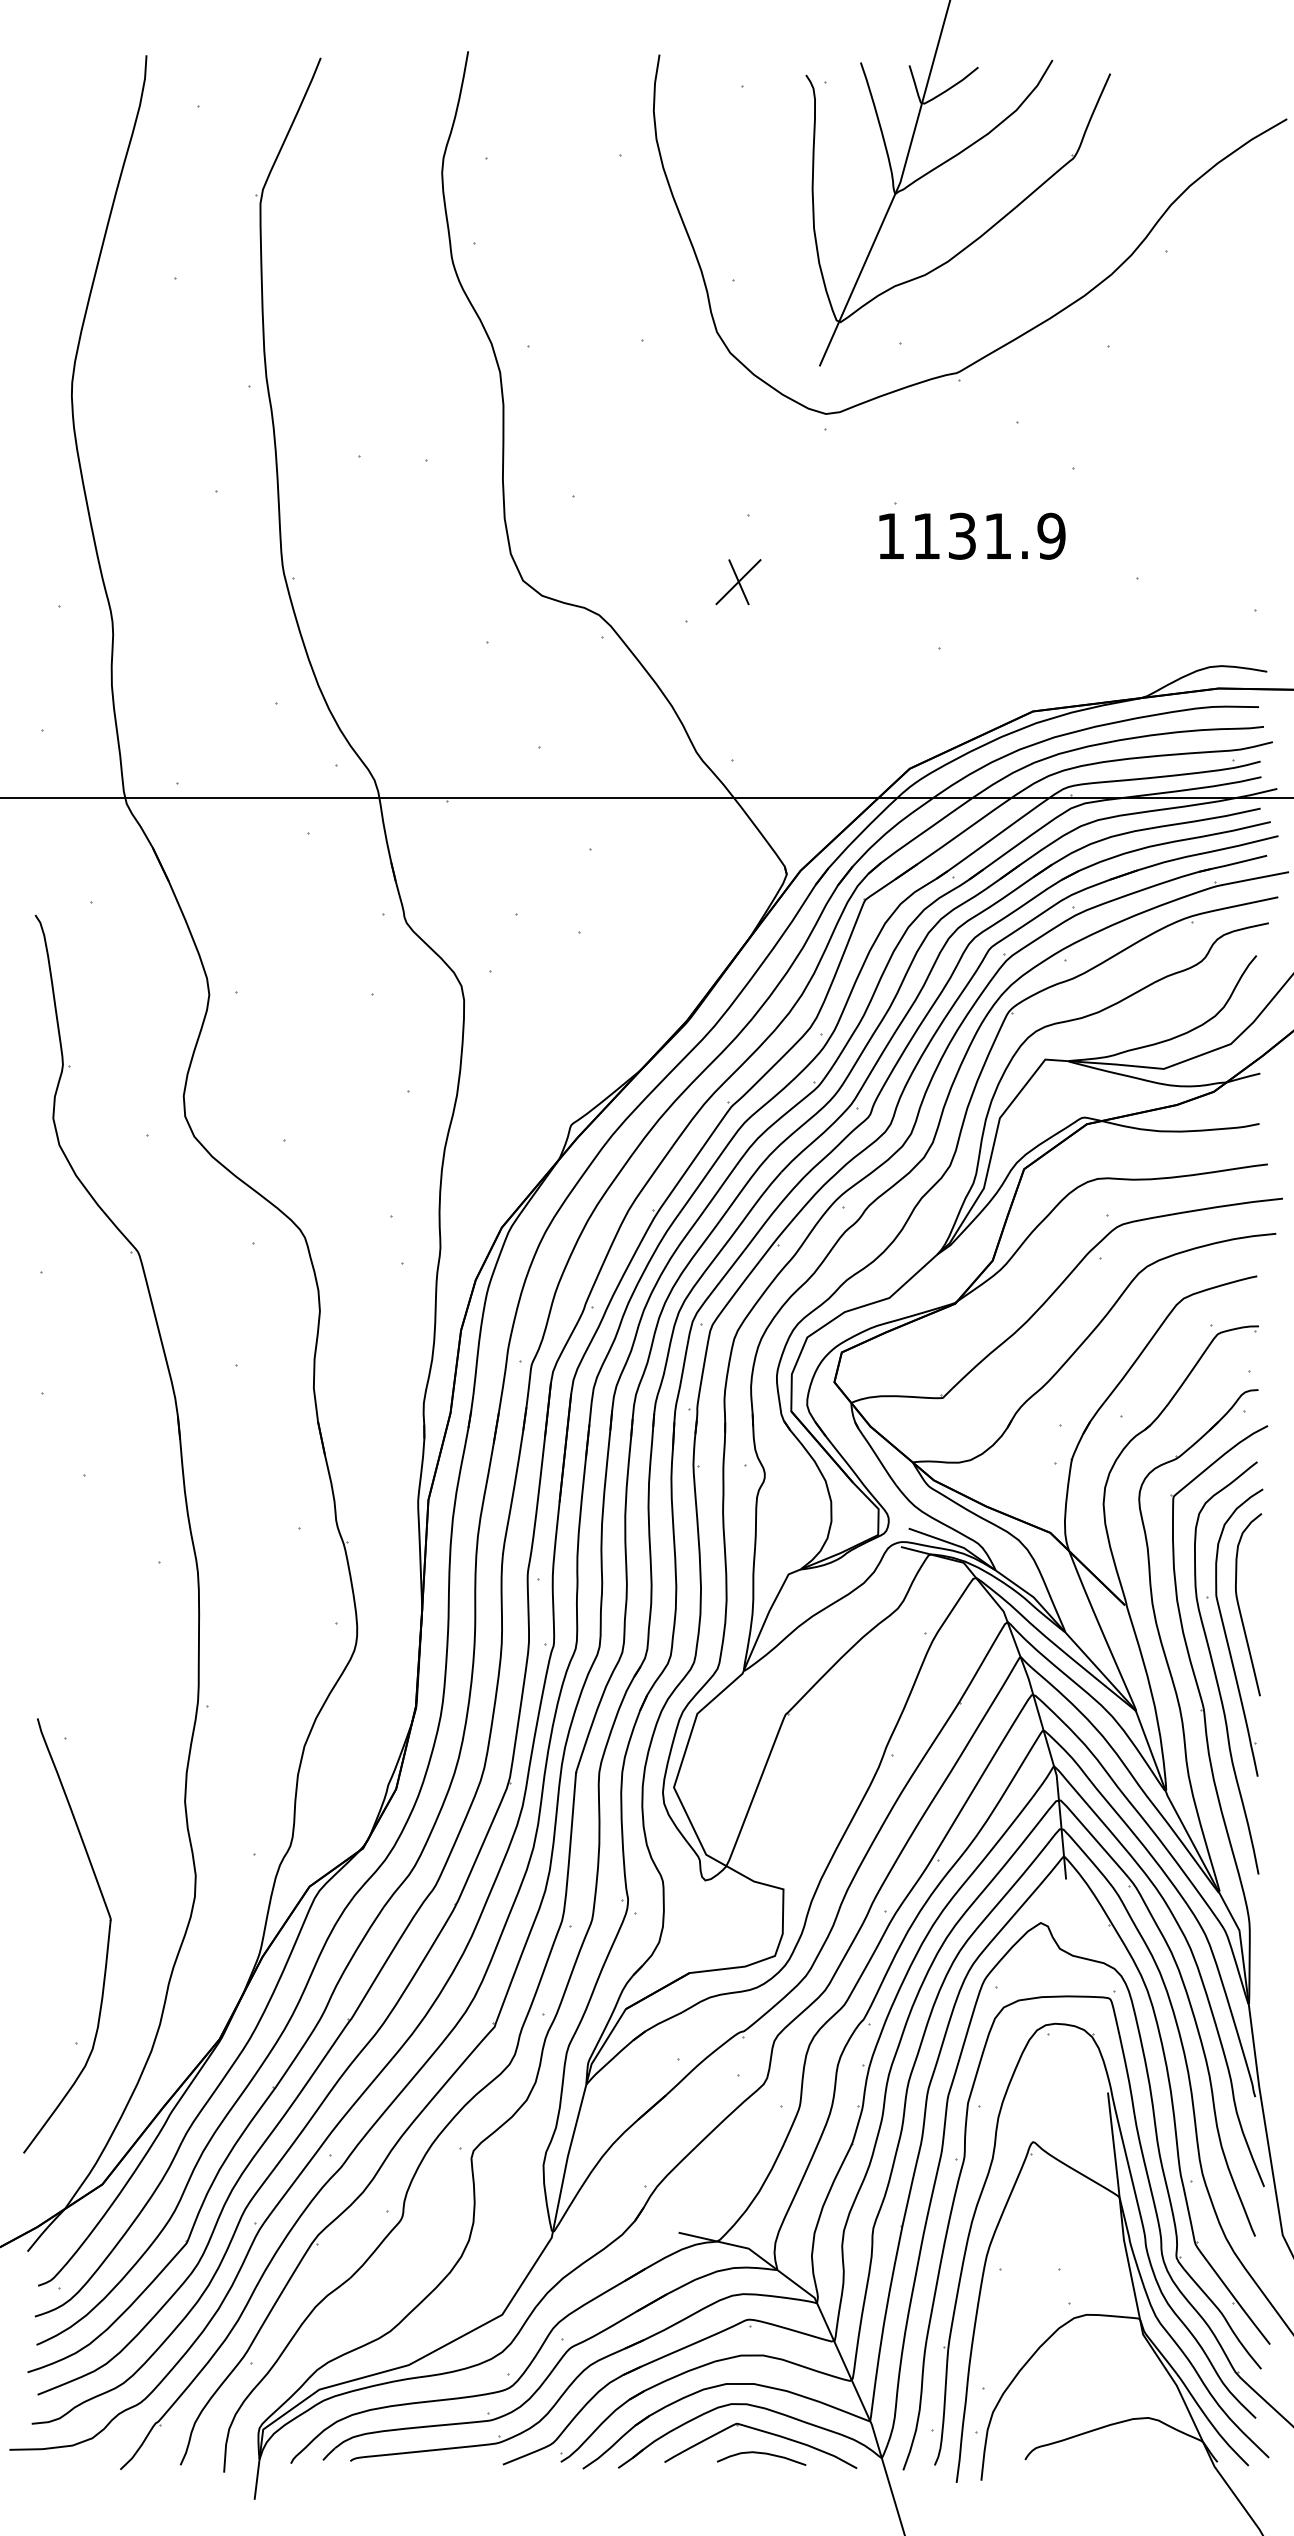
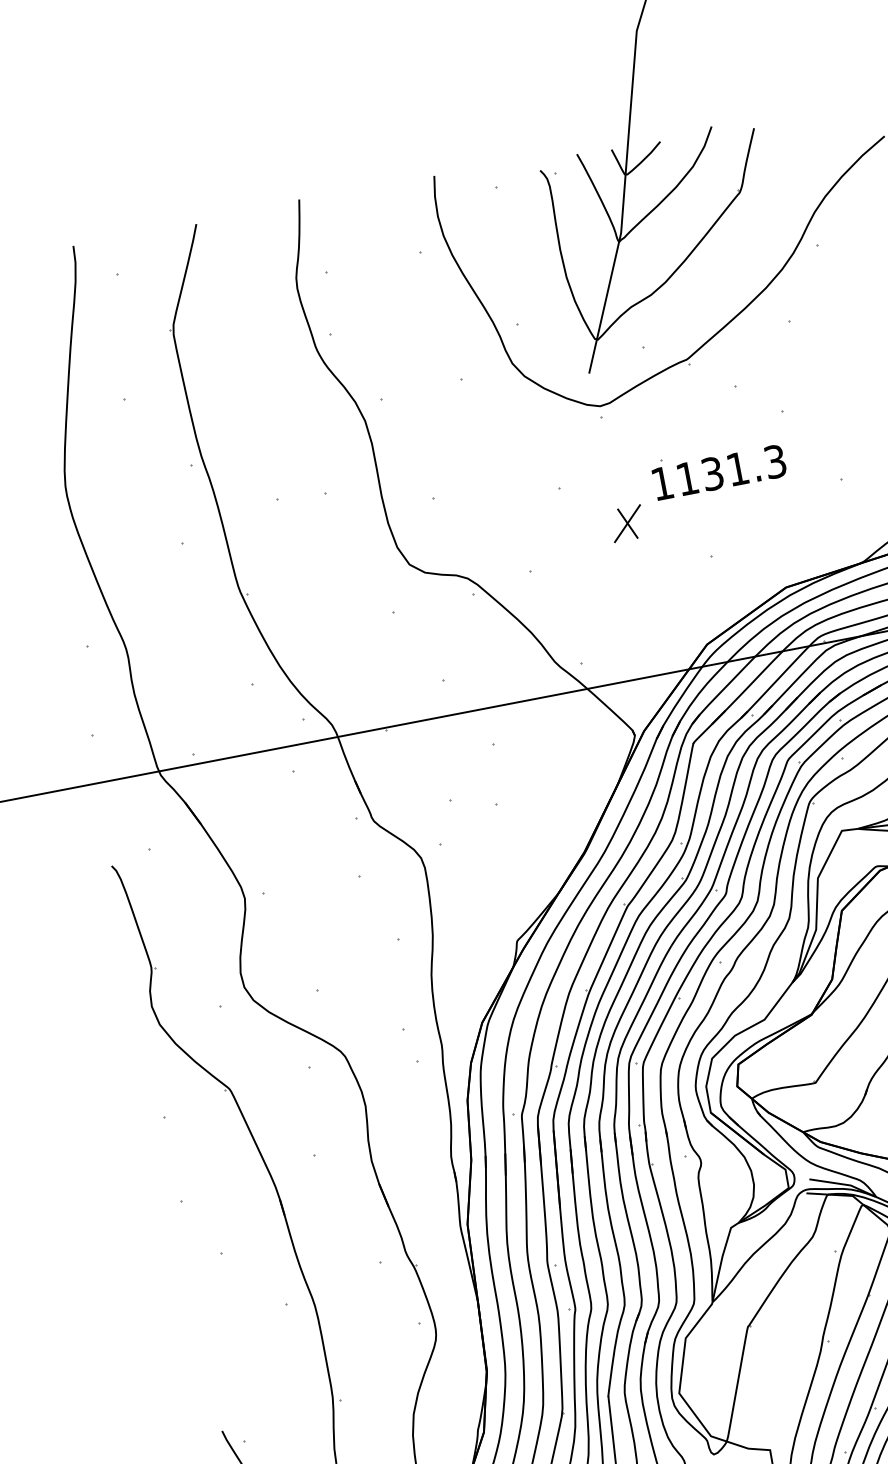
text: (1051, 535) -> (775, 461), 1131.9 -> 1131.3
part: (738, 582) -> (627, 523), moved

